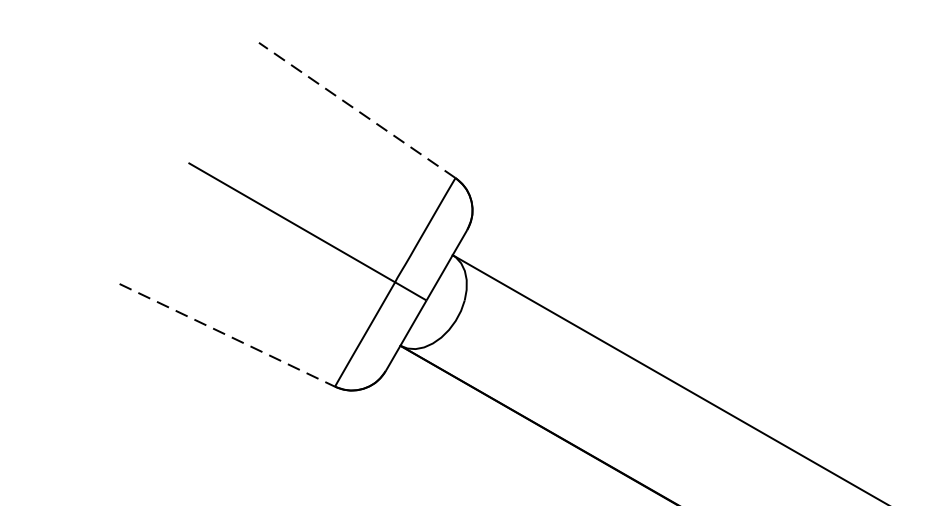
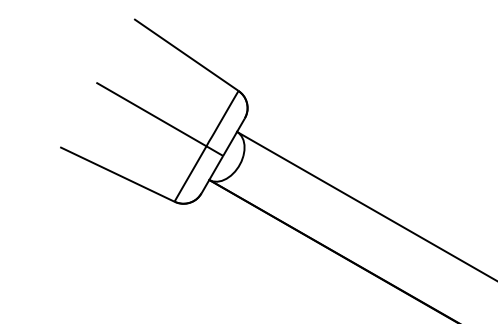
line: (357, 111) -> (186, 55), dashed -> solid
line: (227, 335) -> (117, 174), dashed -> solid

